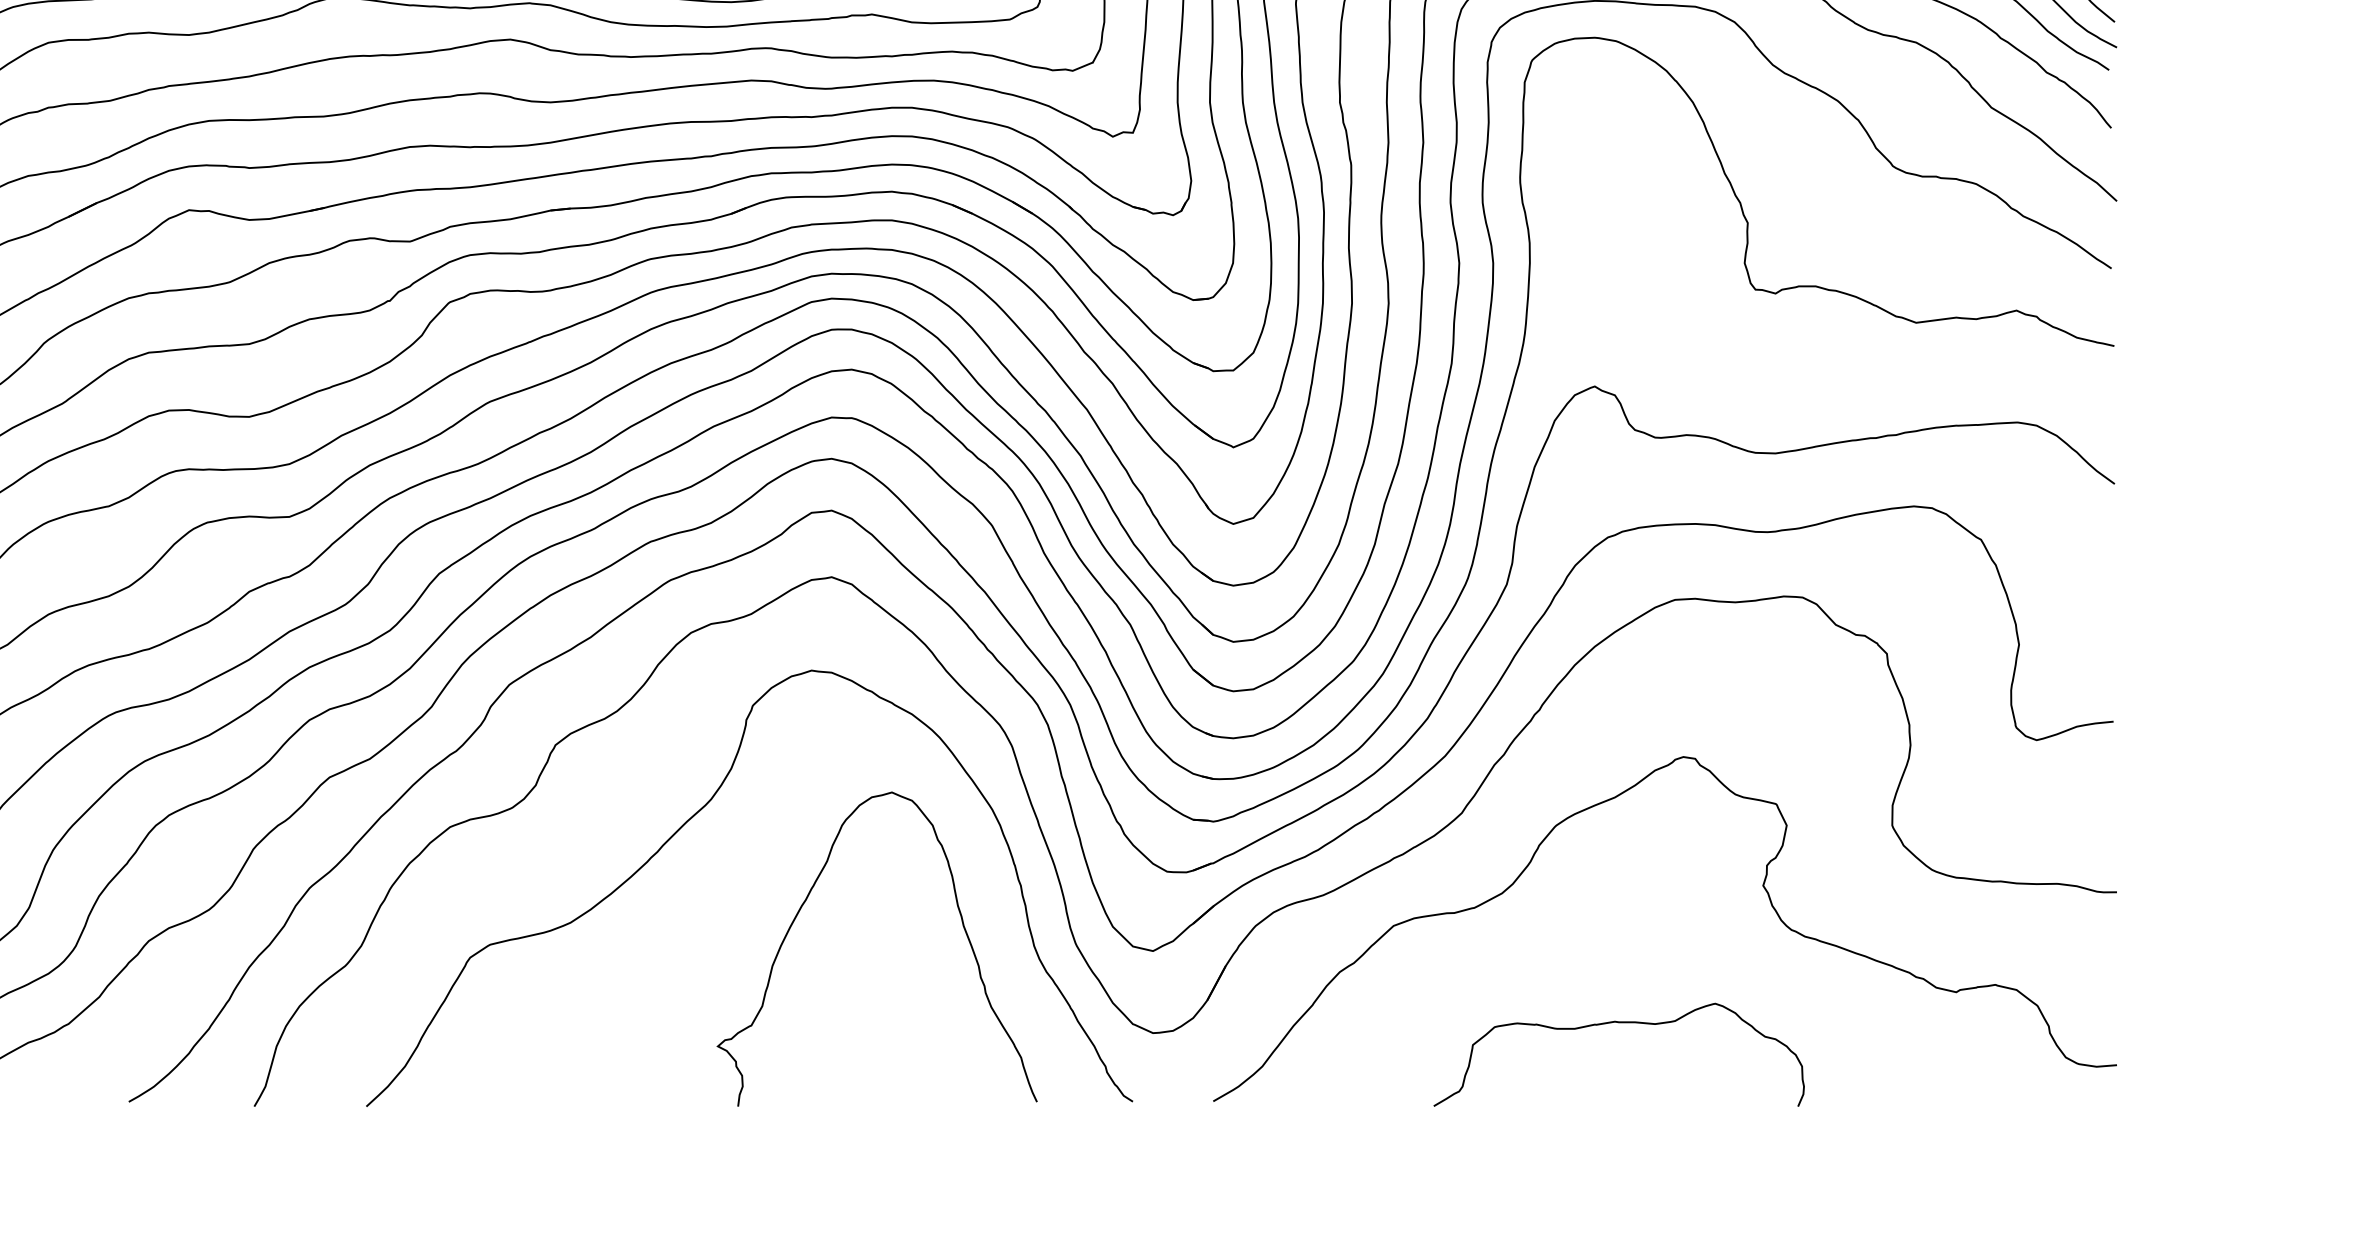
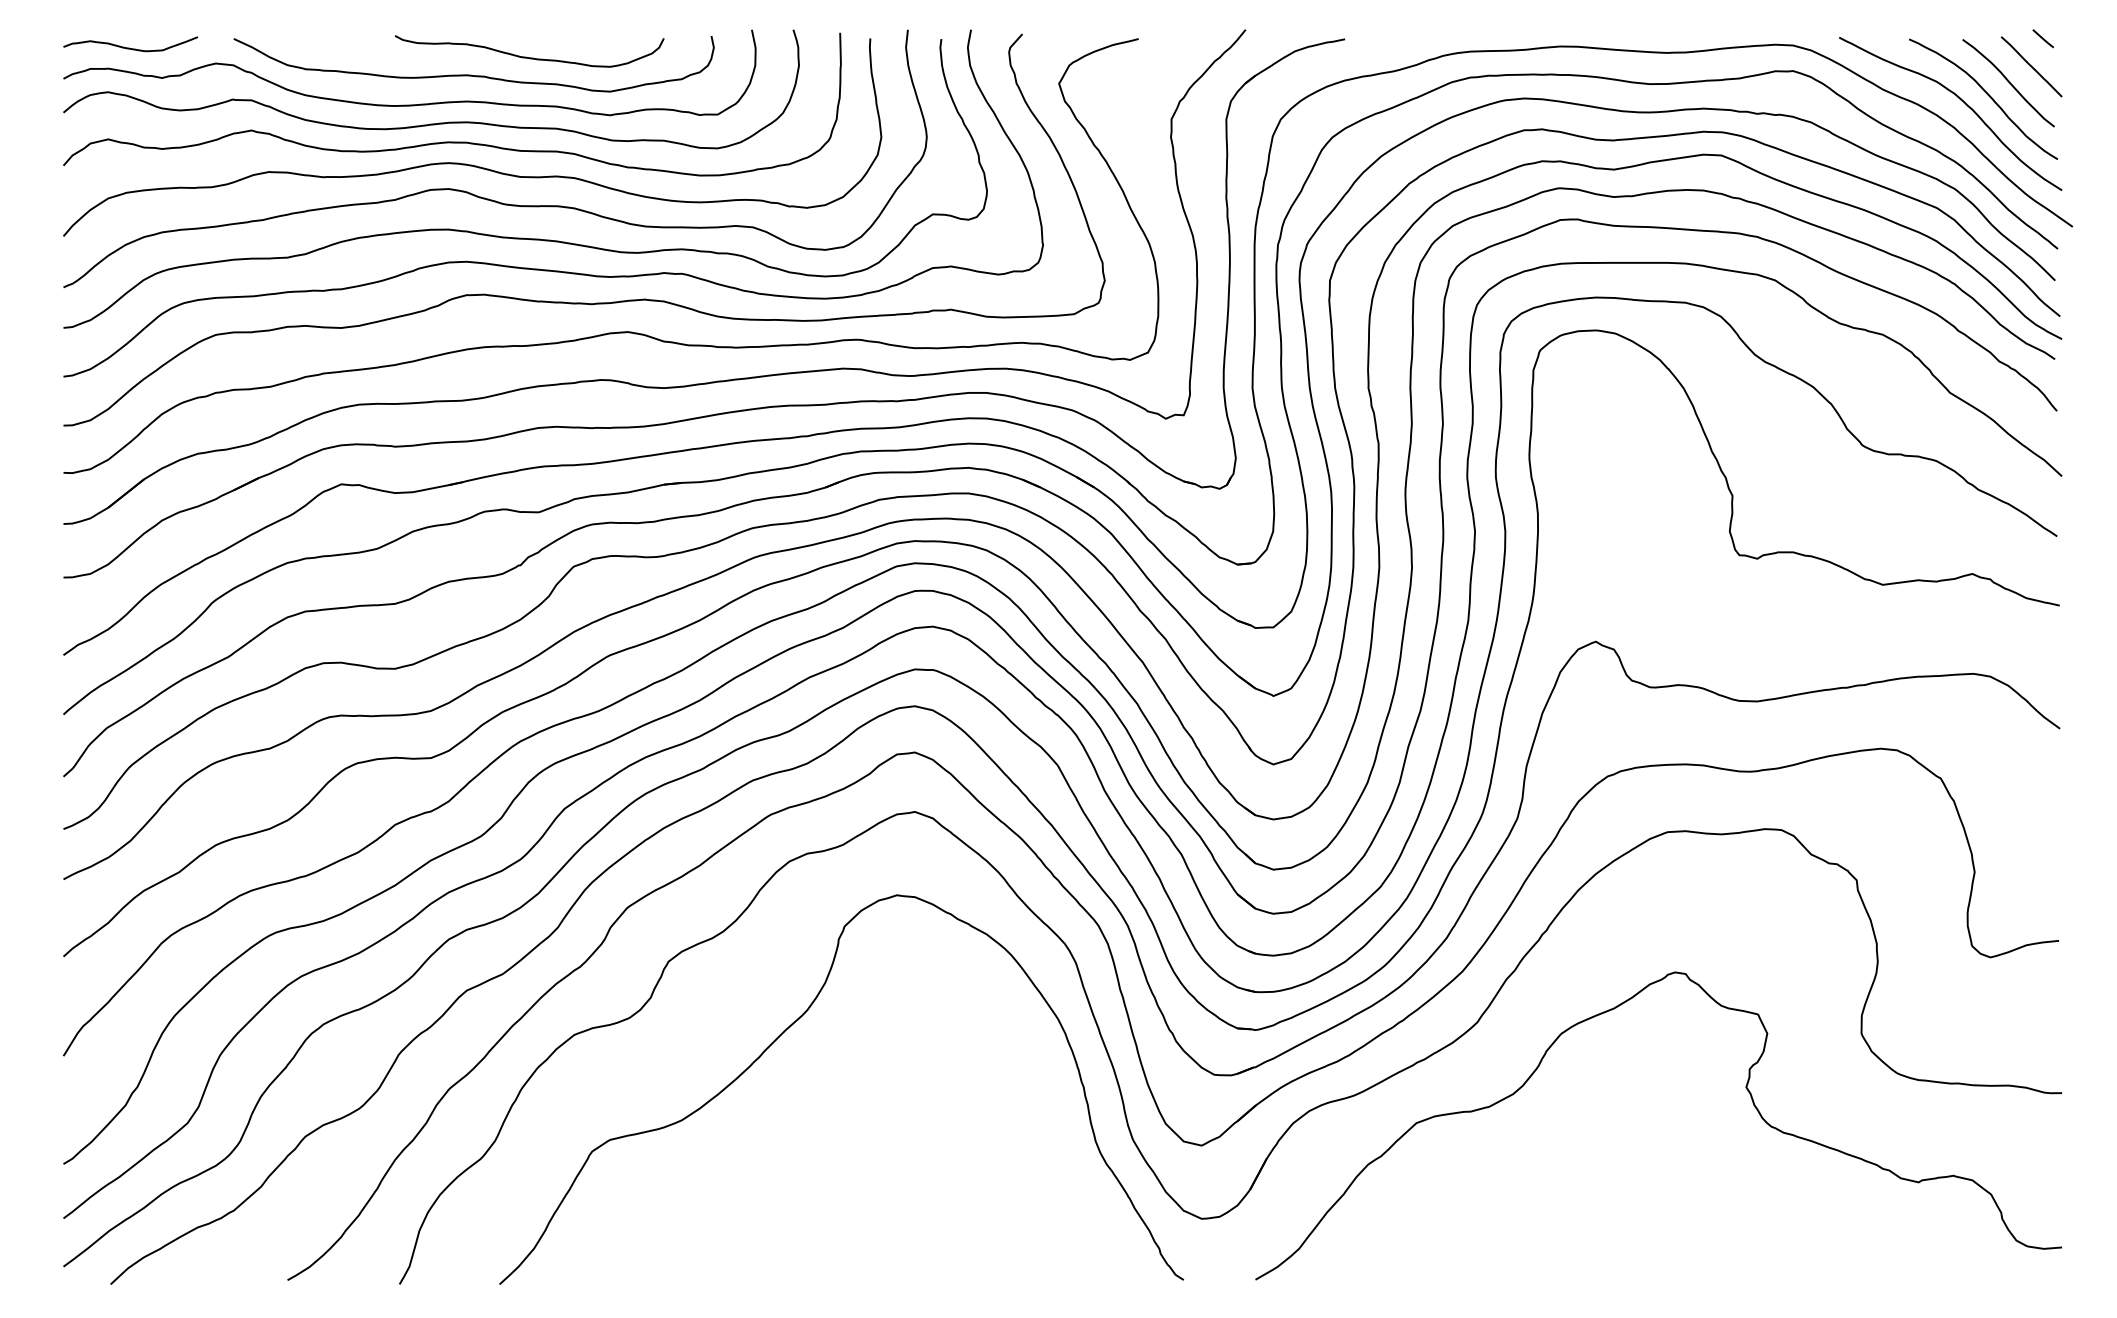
curve: (805, 902) -> (891, 1102), removed
curve: (1618, 1023) -> (1617, 1210), removed

